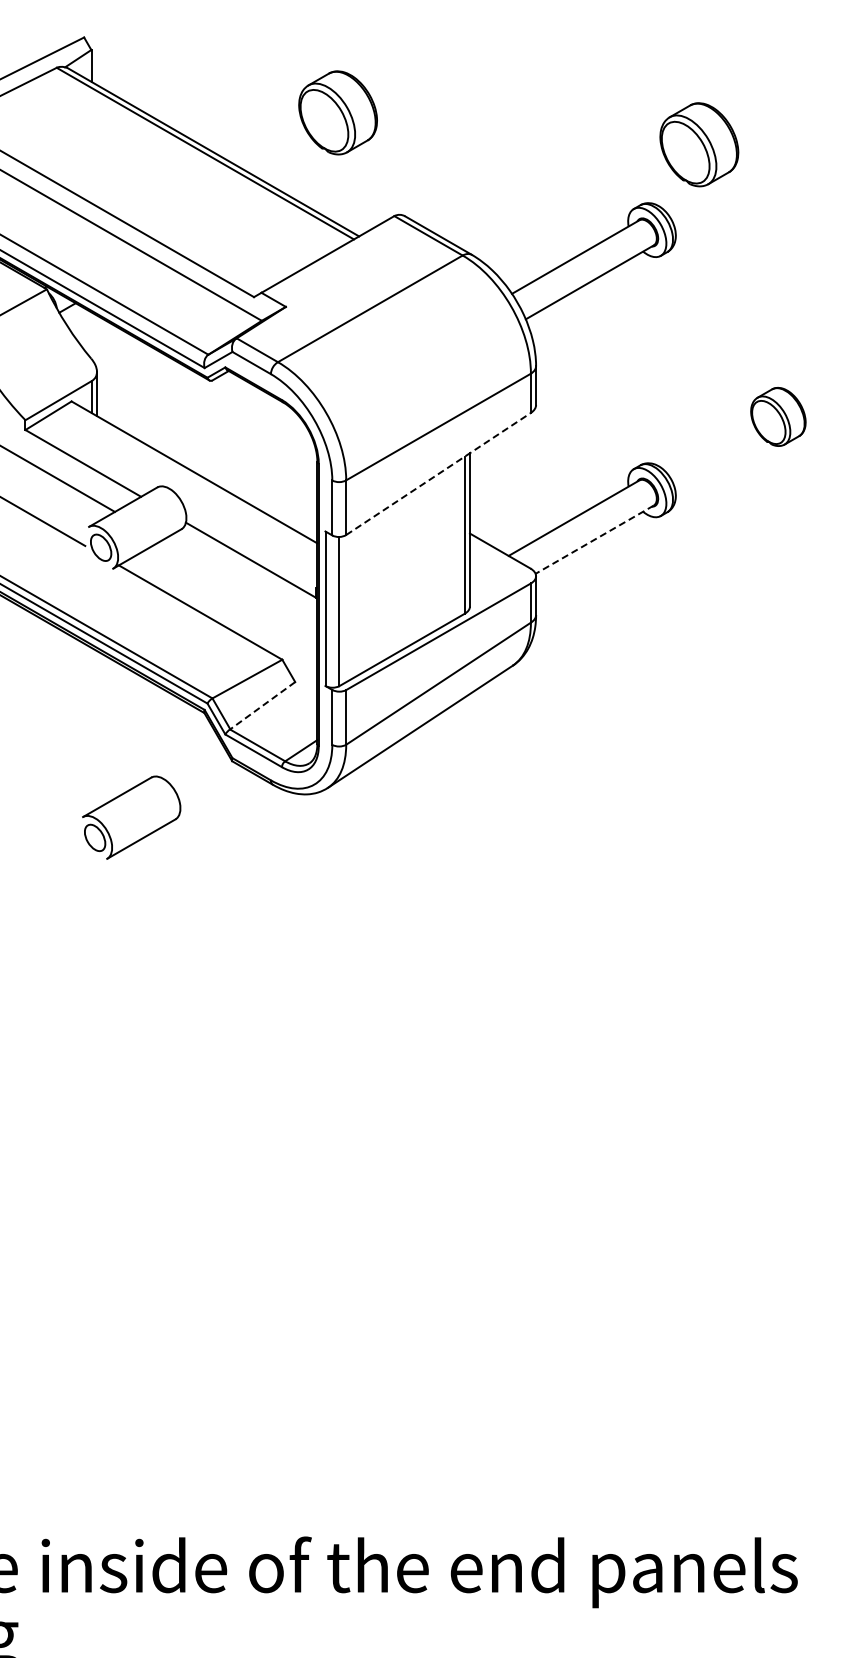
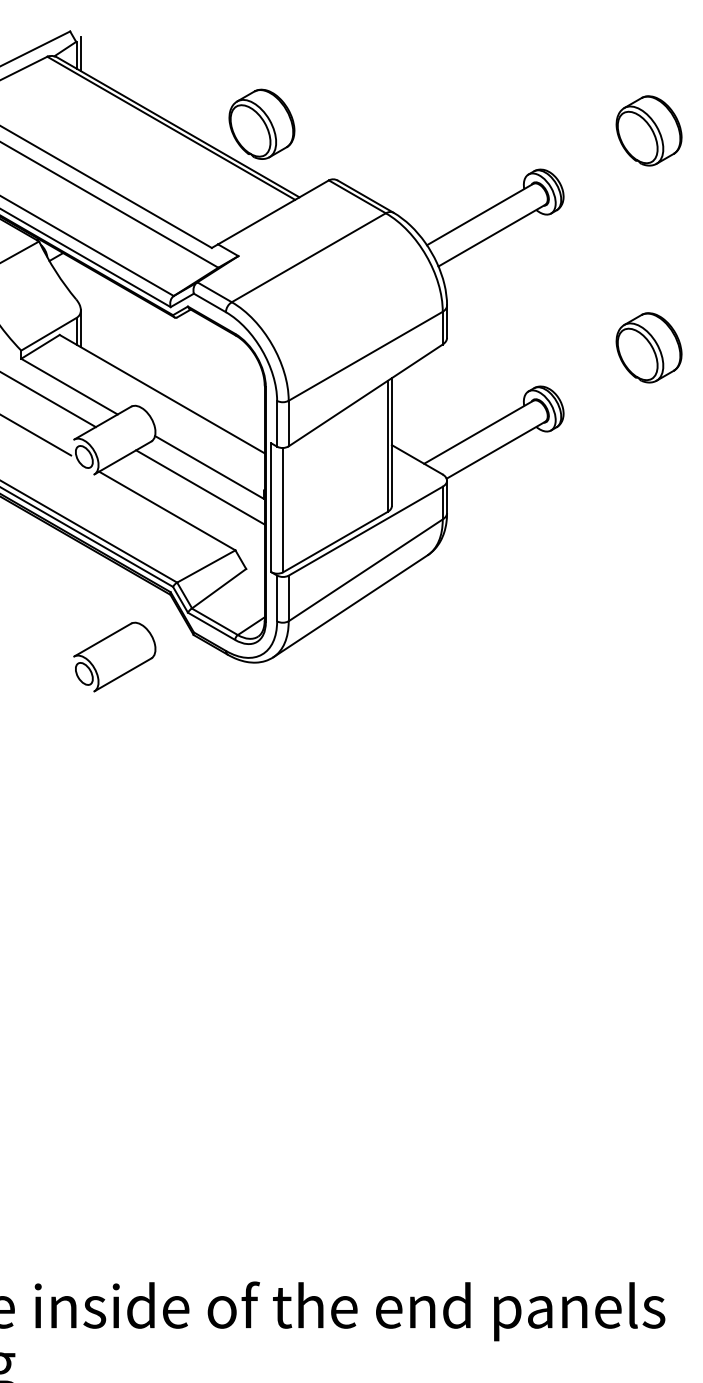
line: (97, 64) -> (81, 53), added
part: (337, 112) -> (261, 124), moved
part: (699, 144) -> (649, 130), moved
part: (778, 416) -> (649, 347), size x1.43
line: (438, 473) -> (365, 395), dashed -> solid
line: (594, 539) -> (495, 450), dashed -> solid
line: (240, 583) -> (200, 486), added
line: (262, 706) -> (218, 589), dashed -> solid
part: (131, 817) -> (114, 656), moved

